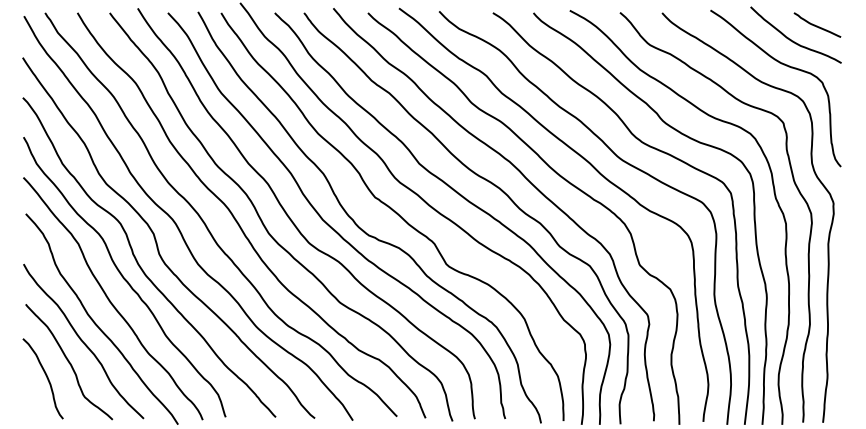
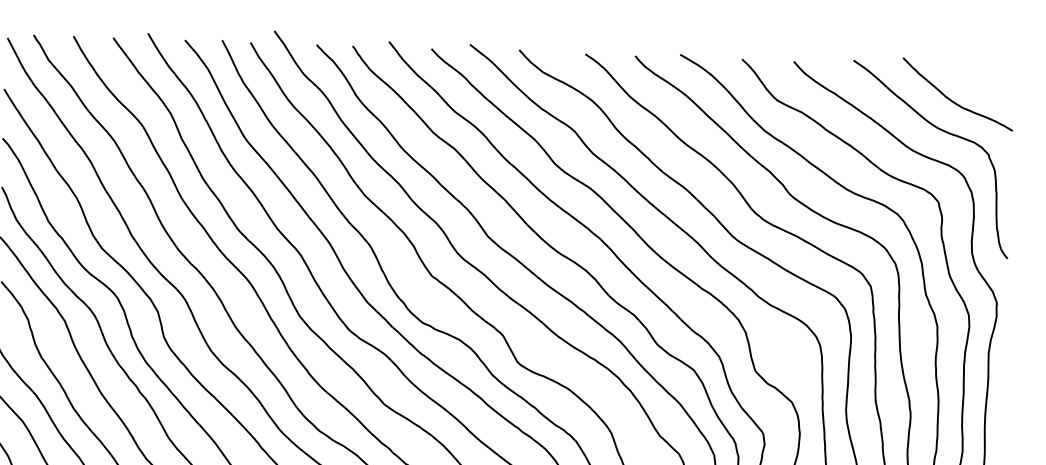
curve: (817, 25) -> (984, 83), removed

